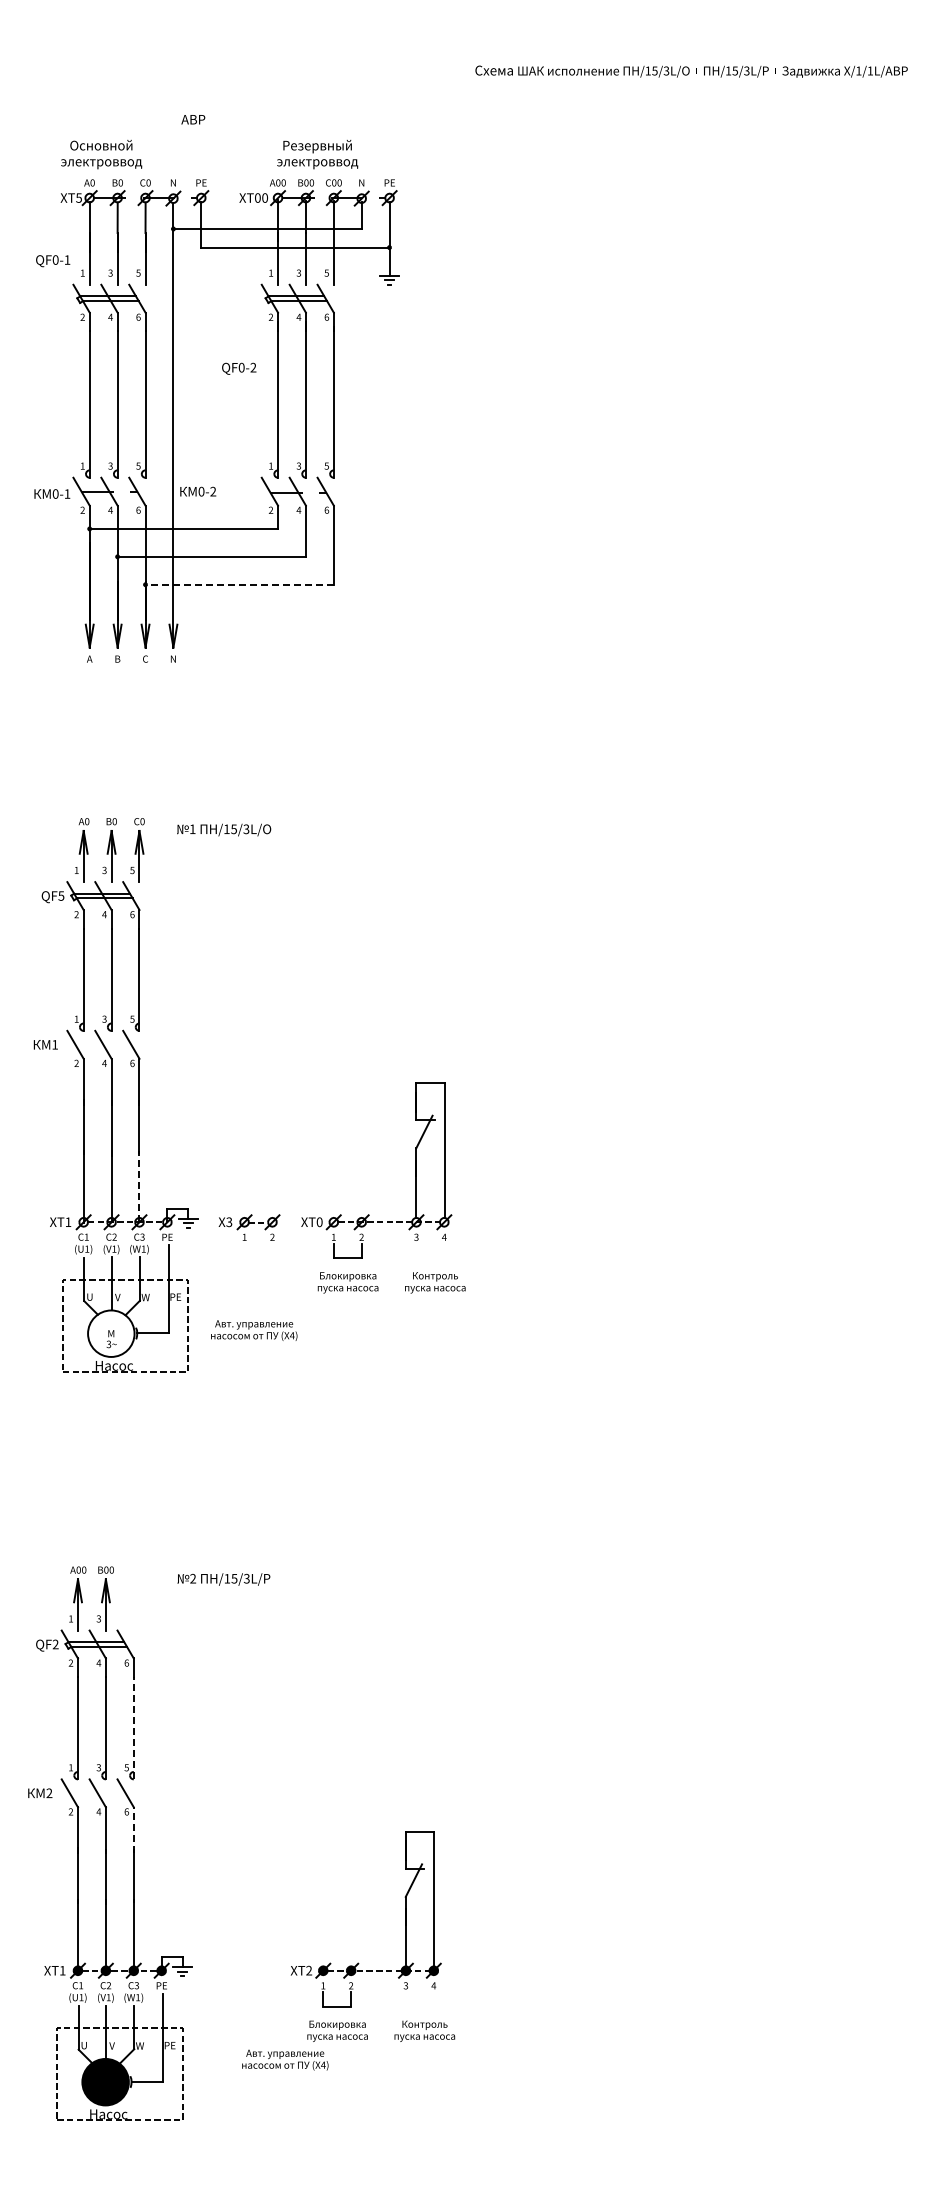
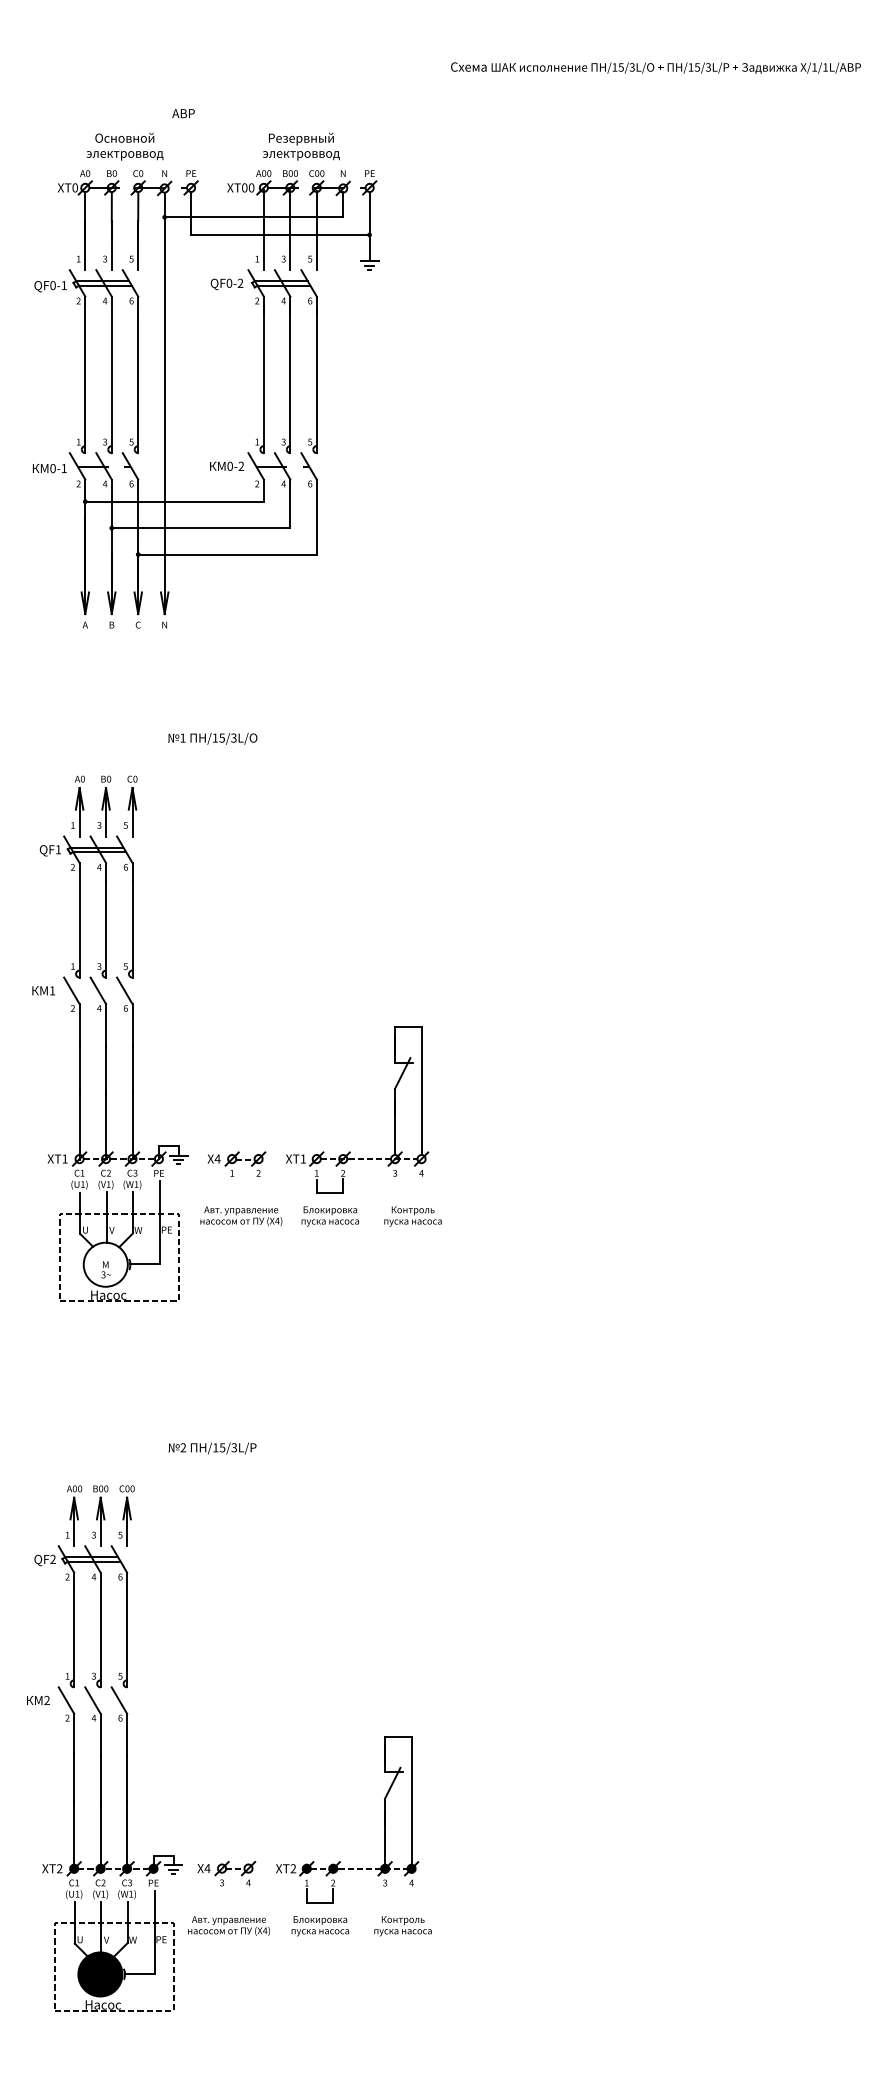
text: (101, 154) -> (124, 146), moved
text: (79, 197) -> (75, 187), 5 -> 0
text: (53, 261) -> (50, 286), moved
text: (239, 368) -> (227, 284), moved
text: (198, 491) -> (227, 466), moved
line: (239, 584) -> (227, 554), dashed -> solid
text: (224, 829) -> (213, 738), moved
text: (61, 895) -> (58, 849), QF5 -> QF1
line: (139, 1186) -> (132, 1125), dashed -> solid
text: (229, 1222) -> (217, 1159), 3 -> 4
text: (319, 1222) -> (303, 1159), 0 -> 1
text: (254, 1330) -> (241, 1216), moved
text: (223, 1579) -> (212, 1448), moved
part: (132, 1598) -> (125, 1515), added
line: (133, 1727) -> (126, 1638), dashed -> solid
line: (133, 1830) -> (126, 1735), dashed -> solid
text: (62, 1970) -> (59, 1868), 1 -> 2
part: (238, 1975) -> (226, 1873), added
text: (285, 2059) -> (229, 1925), moved

